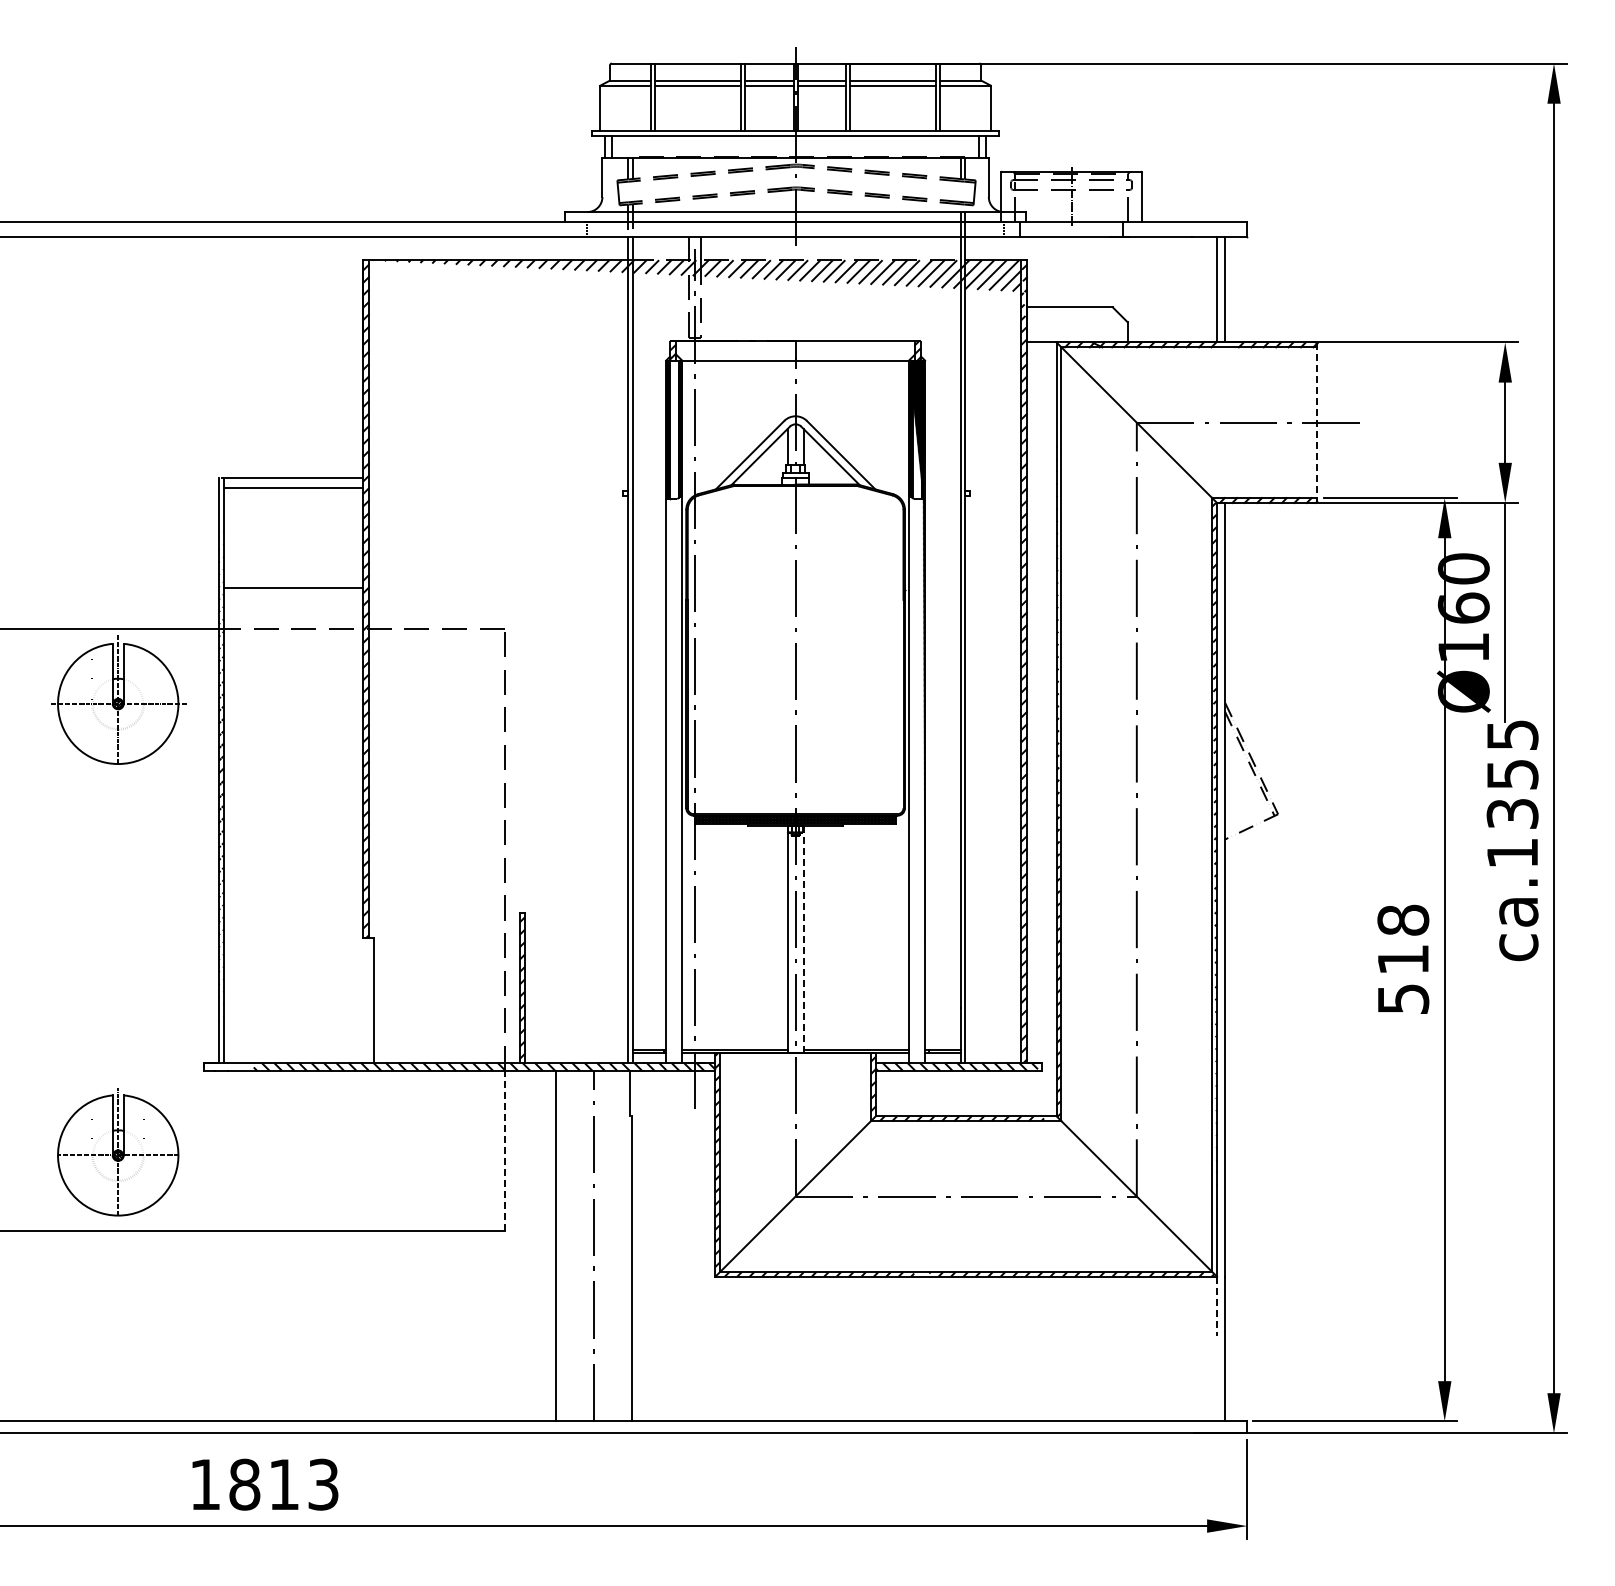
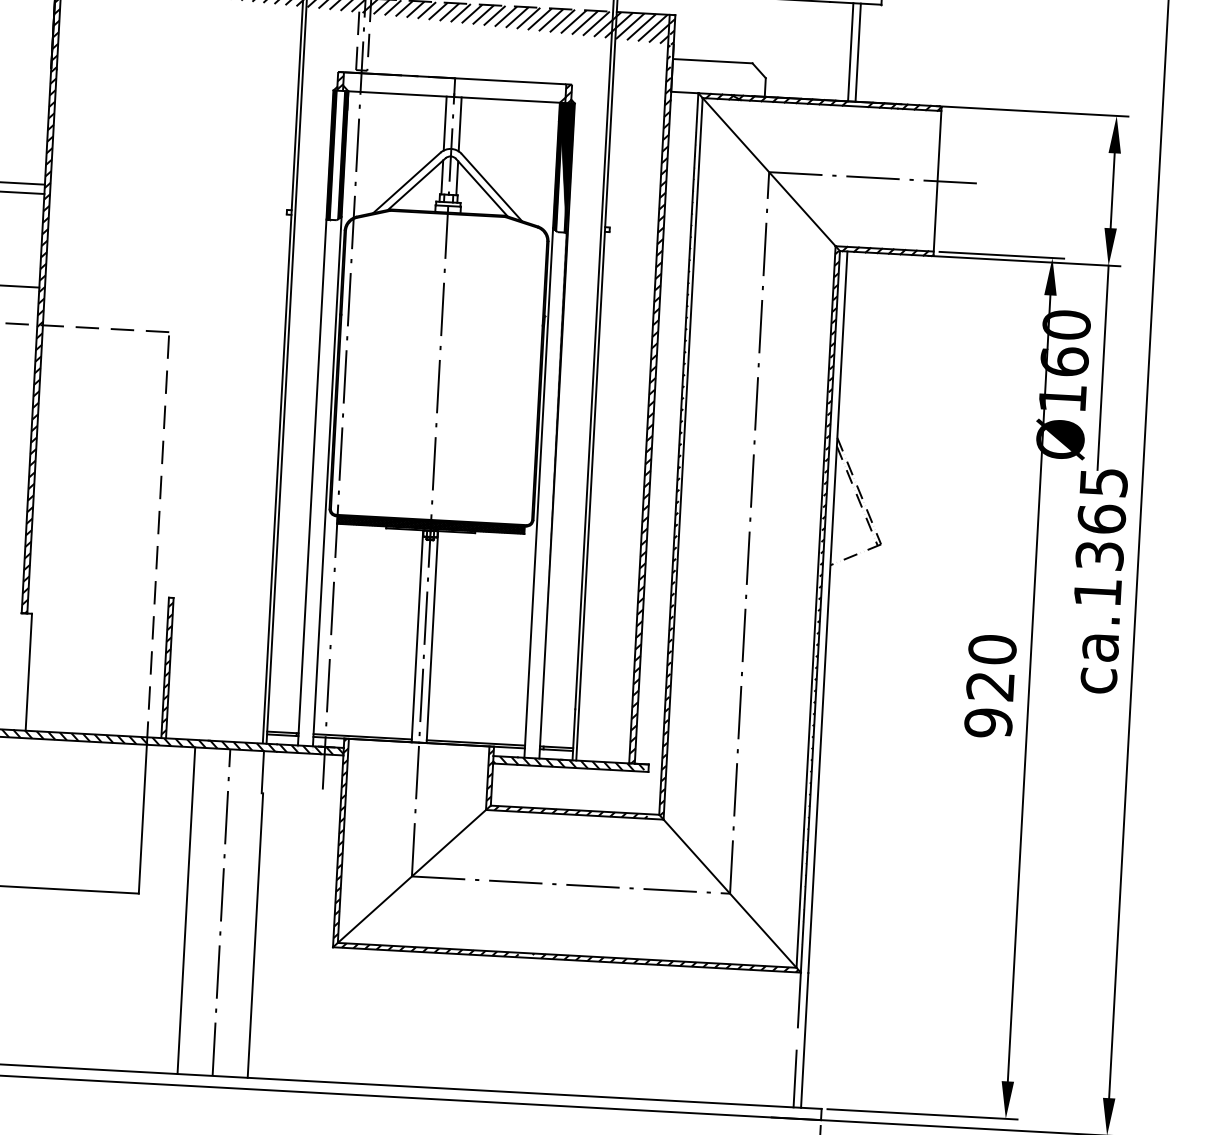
line: (787, 389) -> (445, 123), added
line: (803, 389) -> (460, 124), added
line: (1317, 423) -> (937, 182), dashed -> solid
text: (1512, 773) -> (1101, 518), ca.1355 -> ca.1365
line: (803, 939) -> (432, 637), dashed -> solid
text: (1403, 959) -> (990, 686), 518 -> 920
line: (504, 1150) -> (142, 818), dashed -> solid
line: (1217, 1306) -> (799, 1000), dashed -> solid
line: (1217, 1390) -> (795, 1078), added

